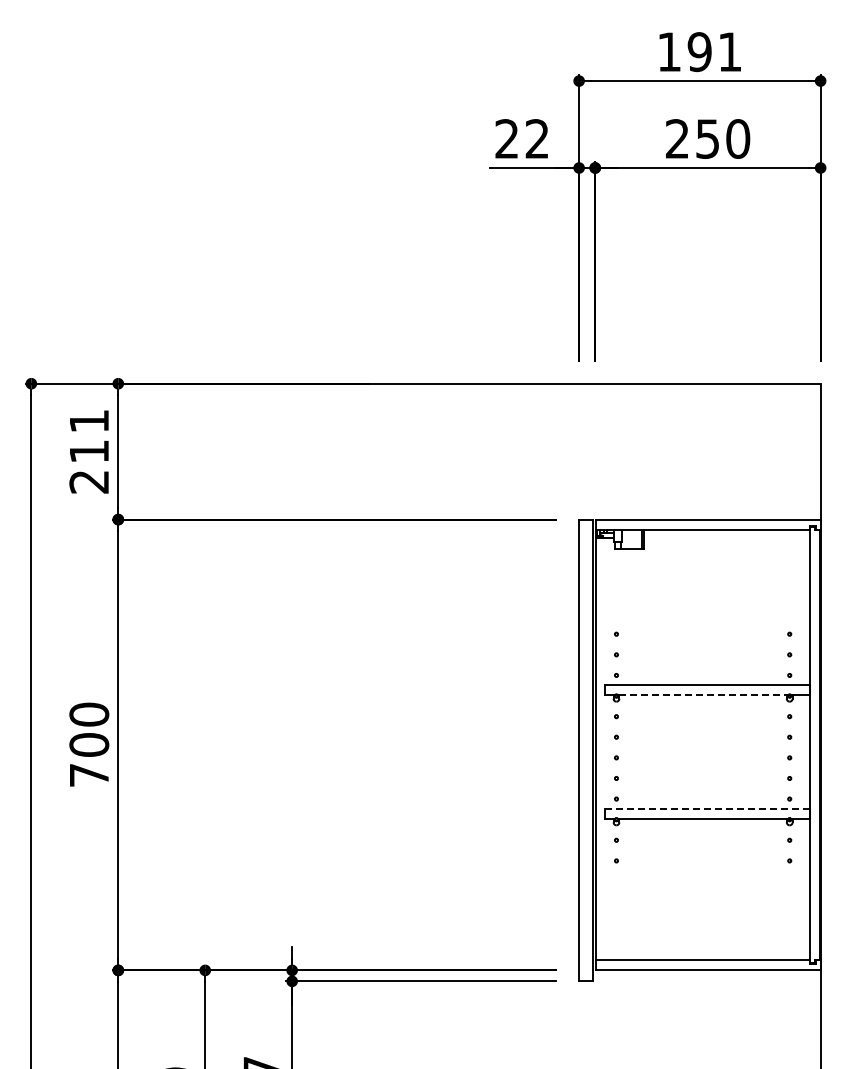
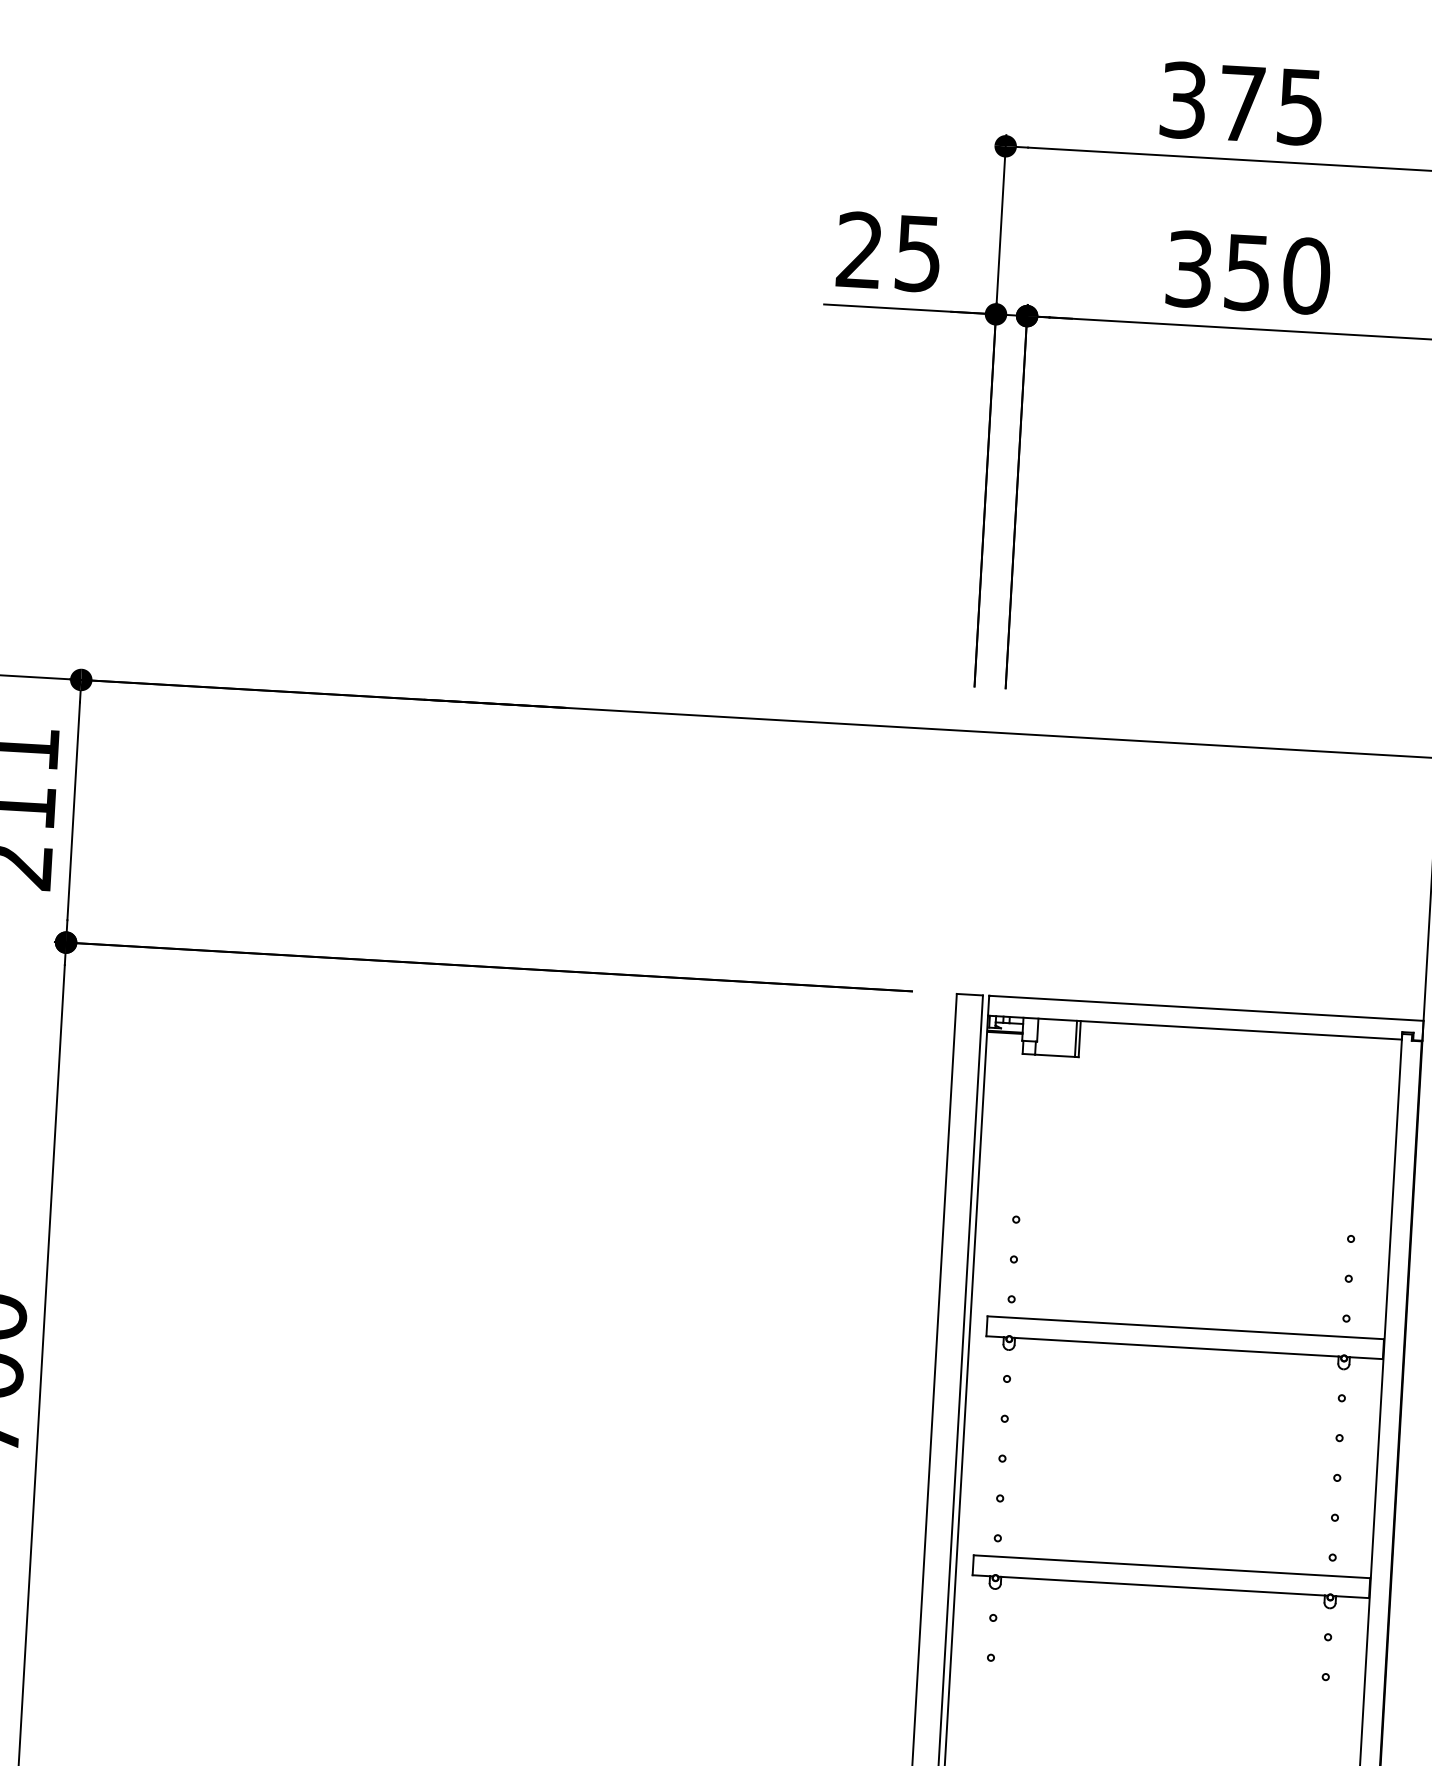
text: (699, 52) -> (1241, 104), 191 -> 375
text: (536, 138) -> (916, 252), 22 -> 25
text: (677, 138) -> (1189, 268), 250 -> 350
line: (703, 695) -> (1177, 1347), dashed -> solid
line: (707, 808) -> (1172, 1566), dashed -> solid

